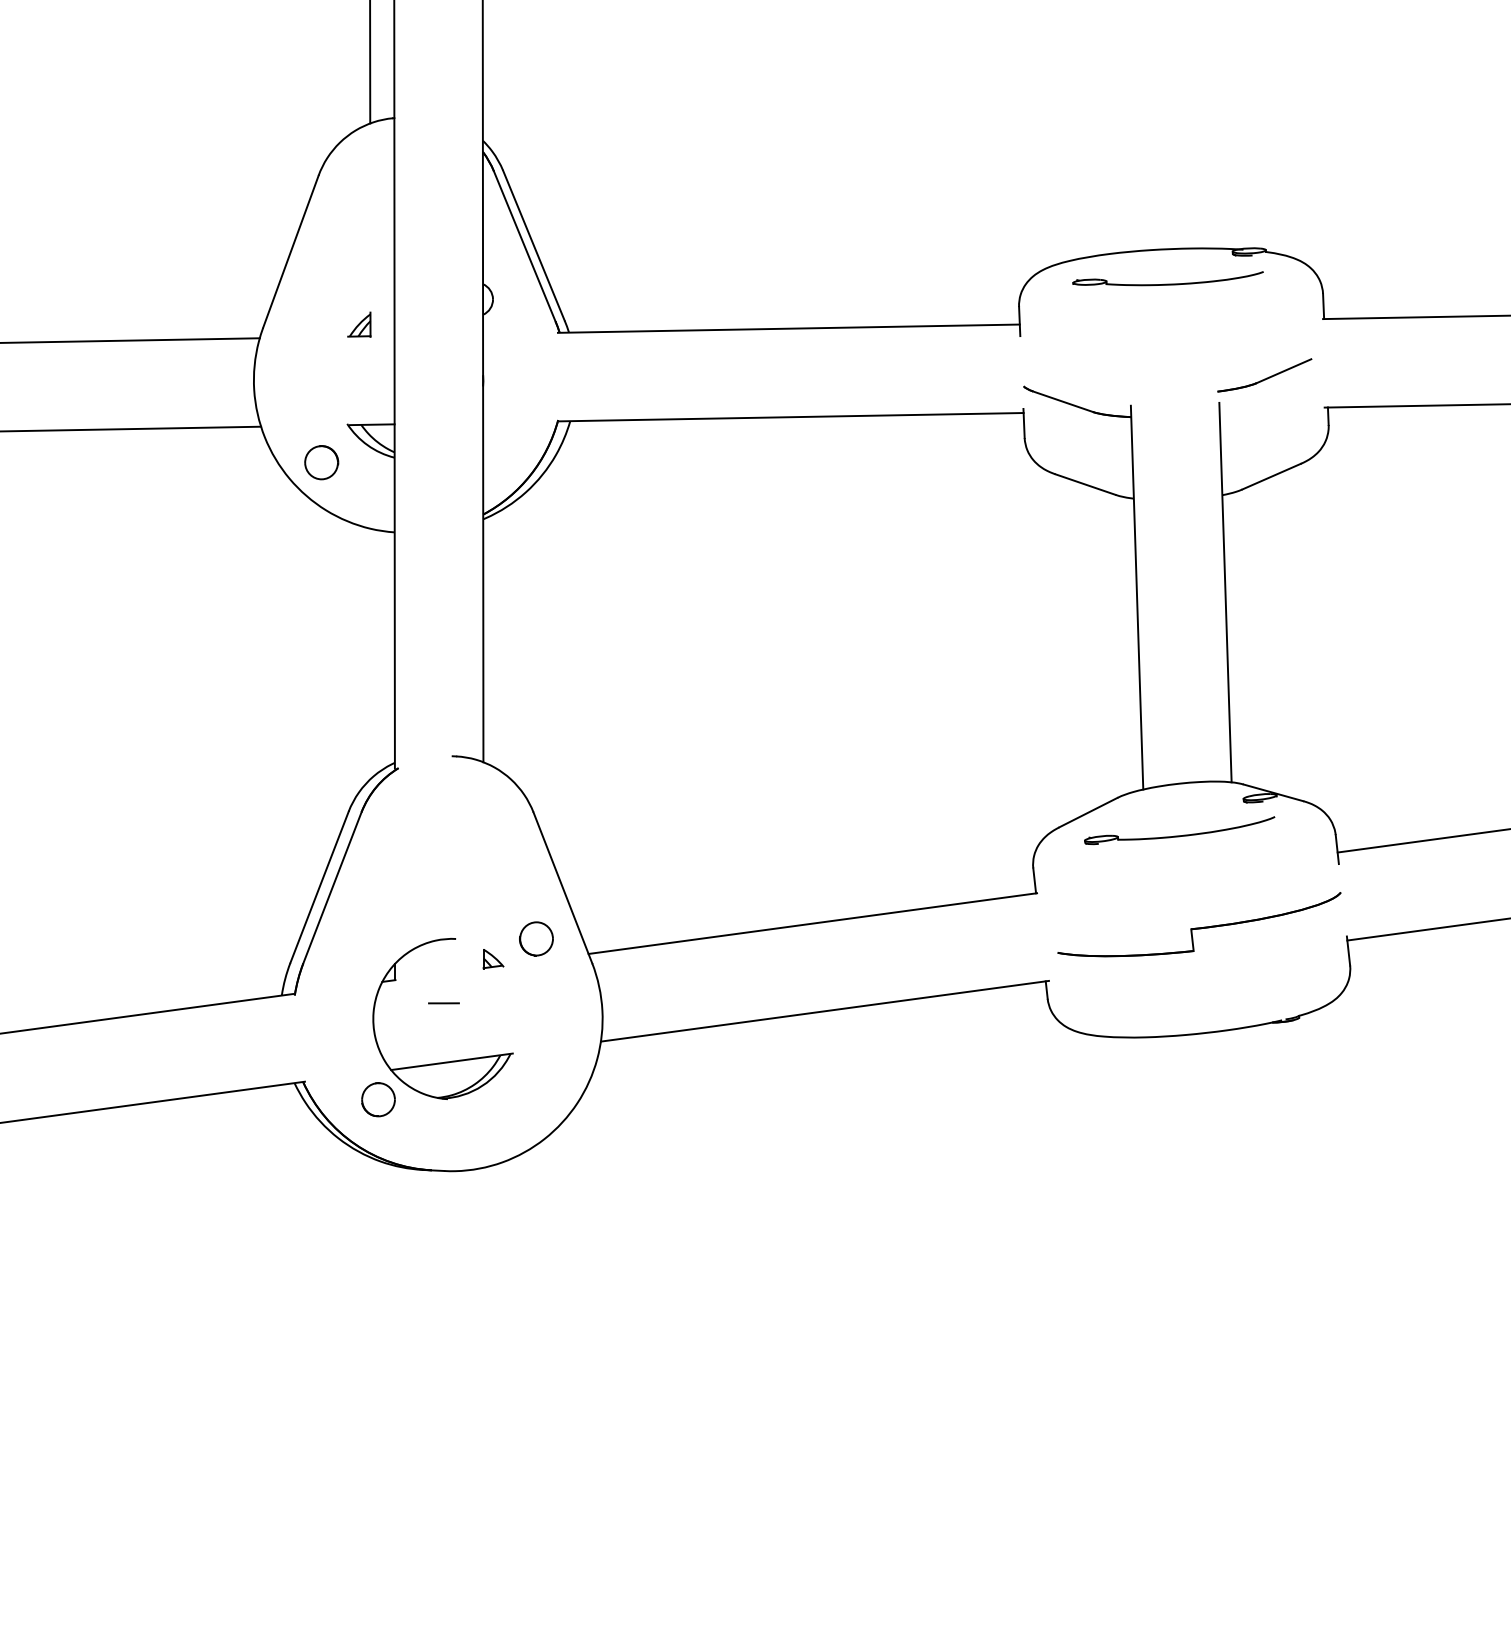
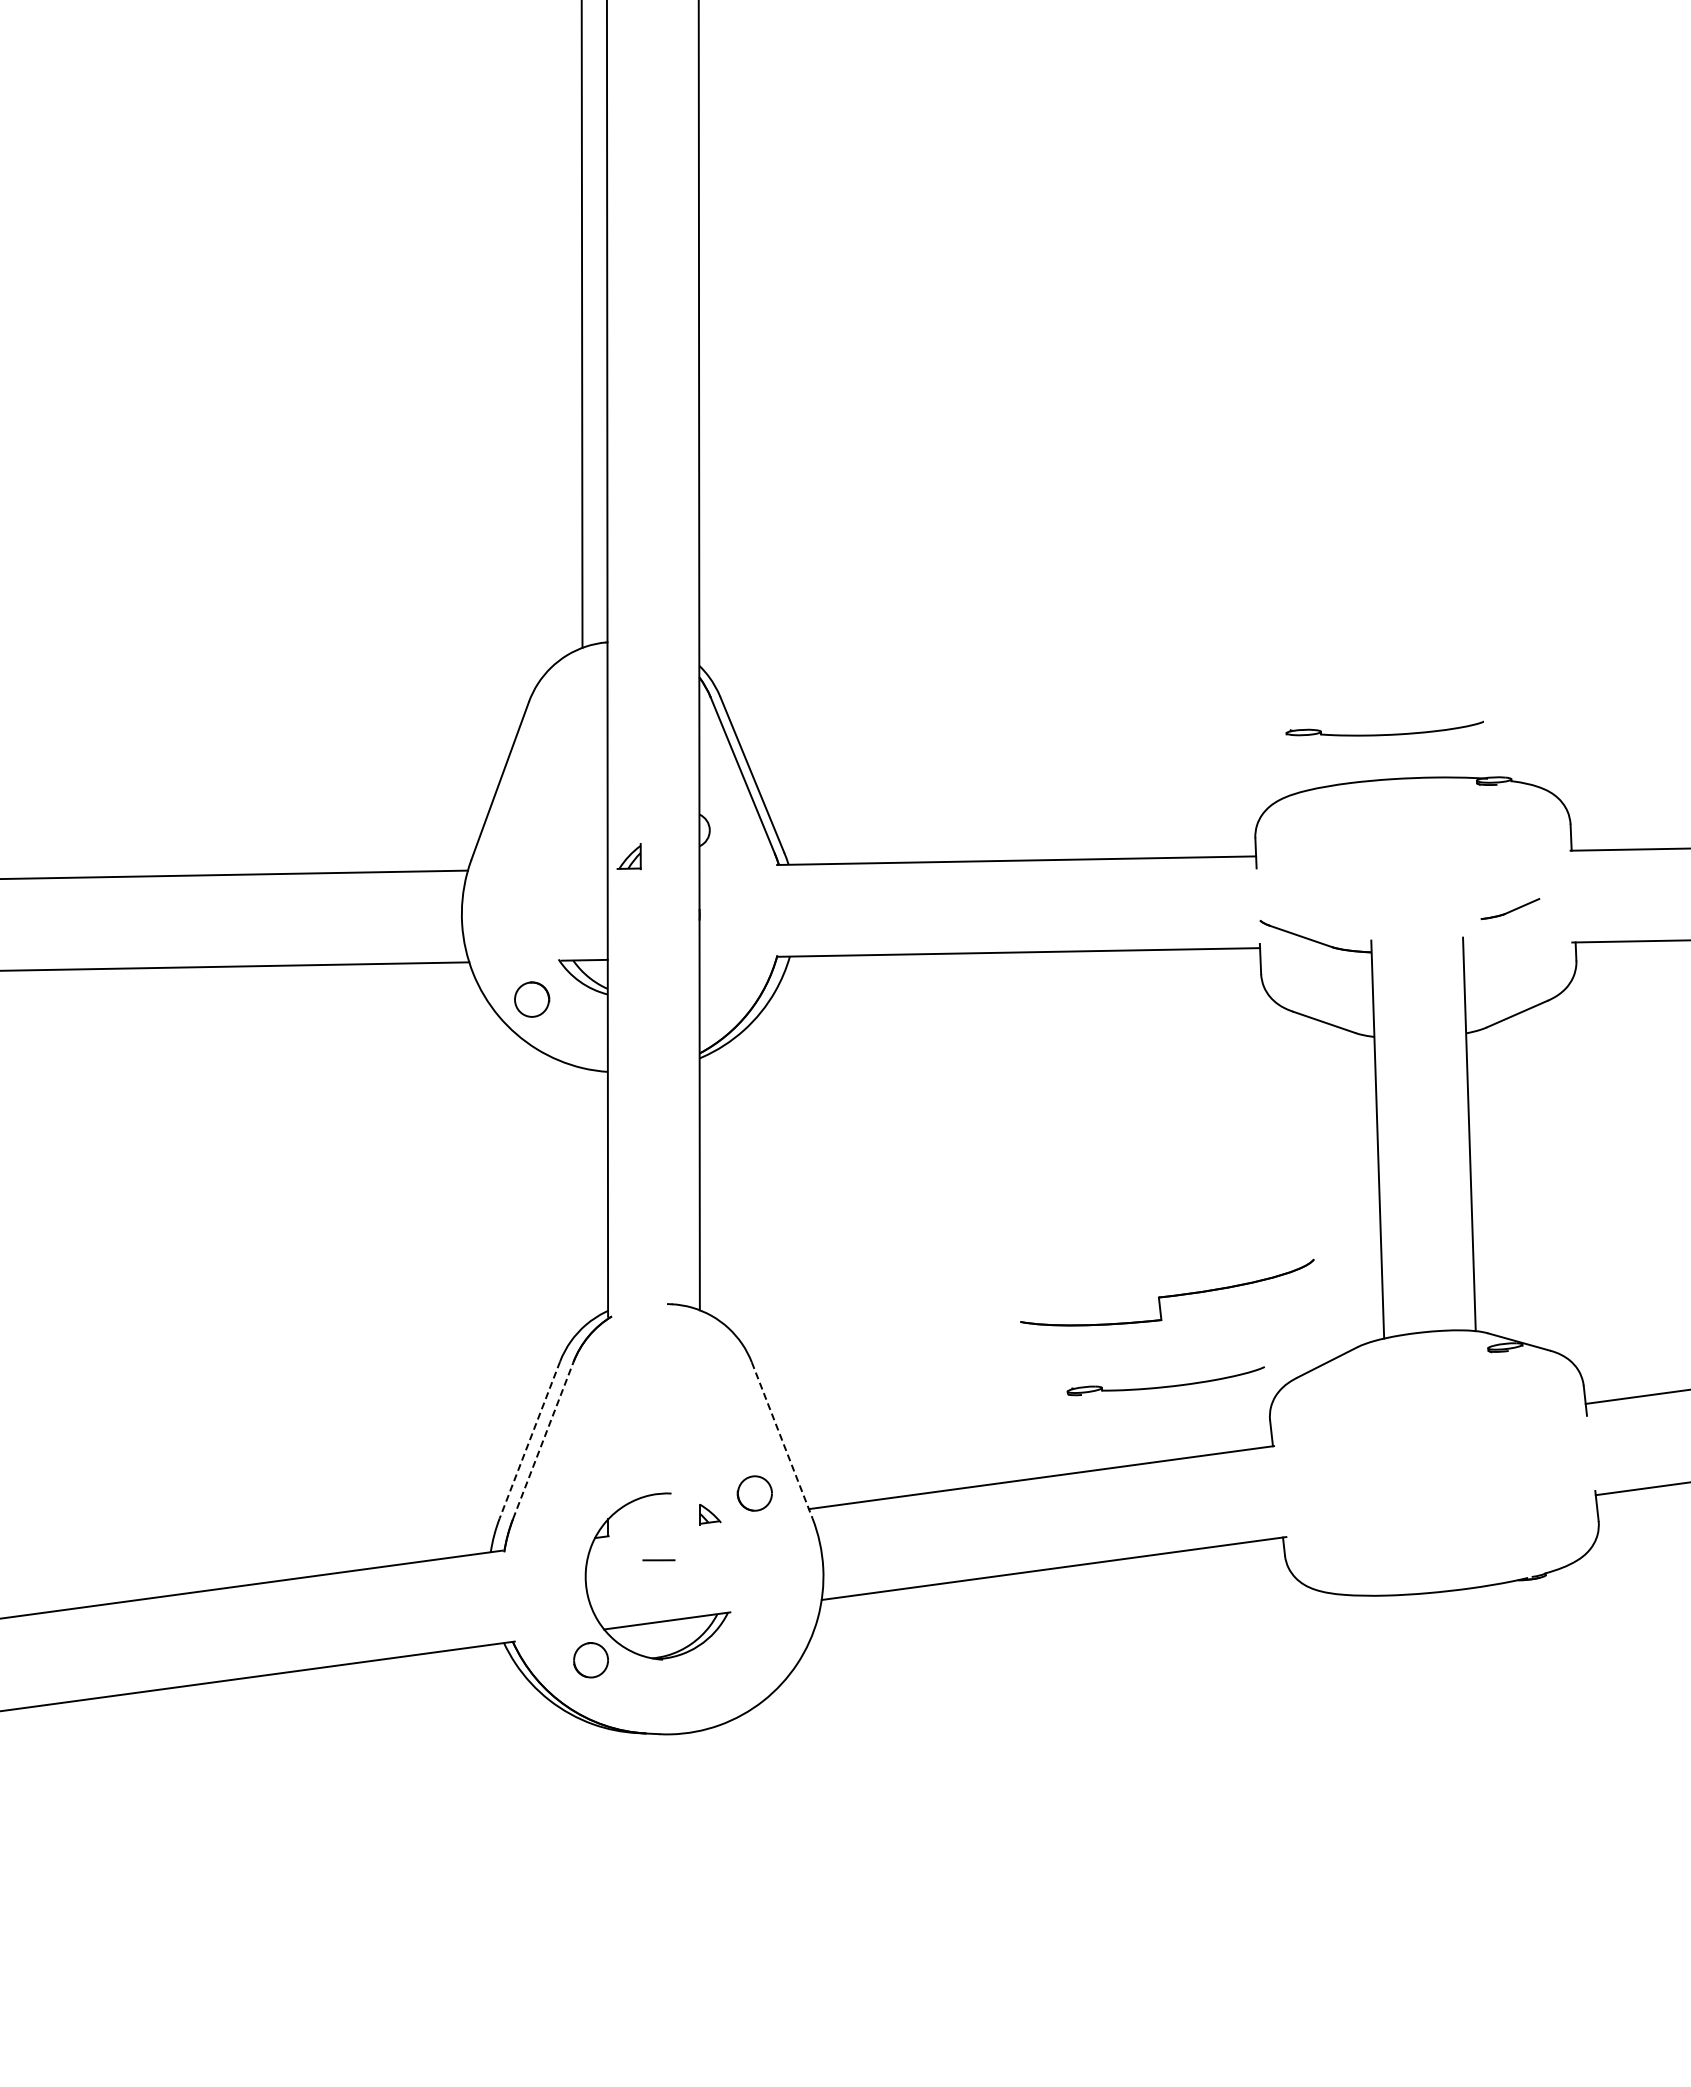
part: (1167, 278) -> (1384, 728), moved
part: (358, 324) -> (628, 856), moved
part: (1265, 374) -> (1510, 908), size x0.6
part: (1179, 830) -> (1165, 1381), moved
line: (319, 887) -> (529, 1440), solid -> dashed
line: (332, 887) -> (543, 1440), solid -> dashed
line: (563, 887) -> (782, 1440), solid -> dashed
part: (1199, 924) -> (1167, 1292), moved

